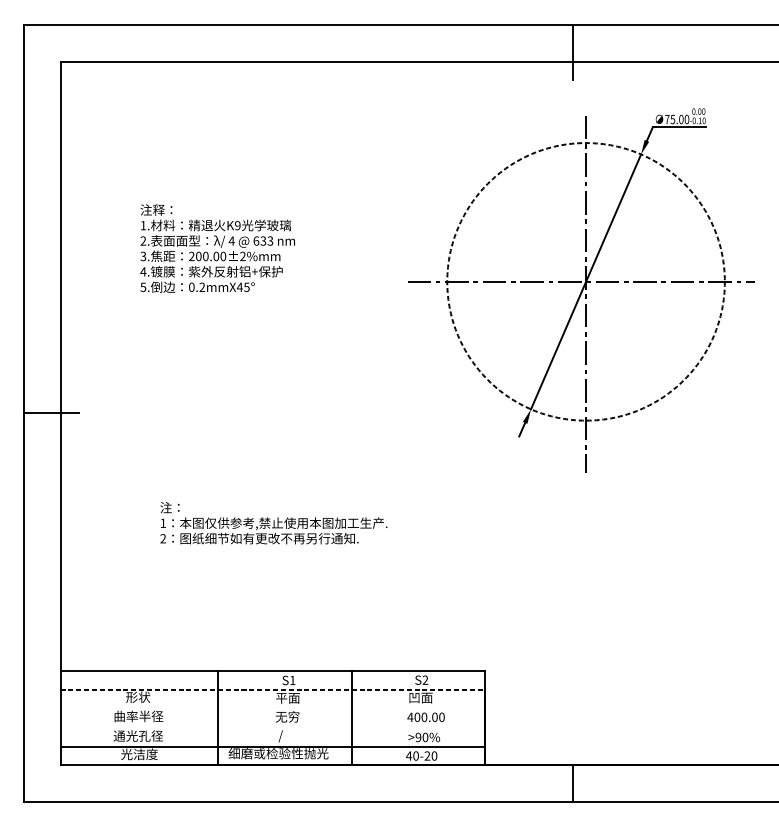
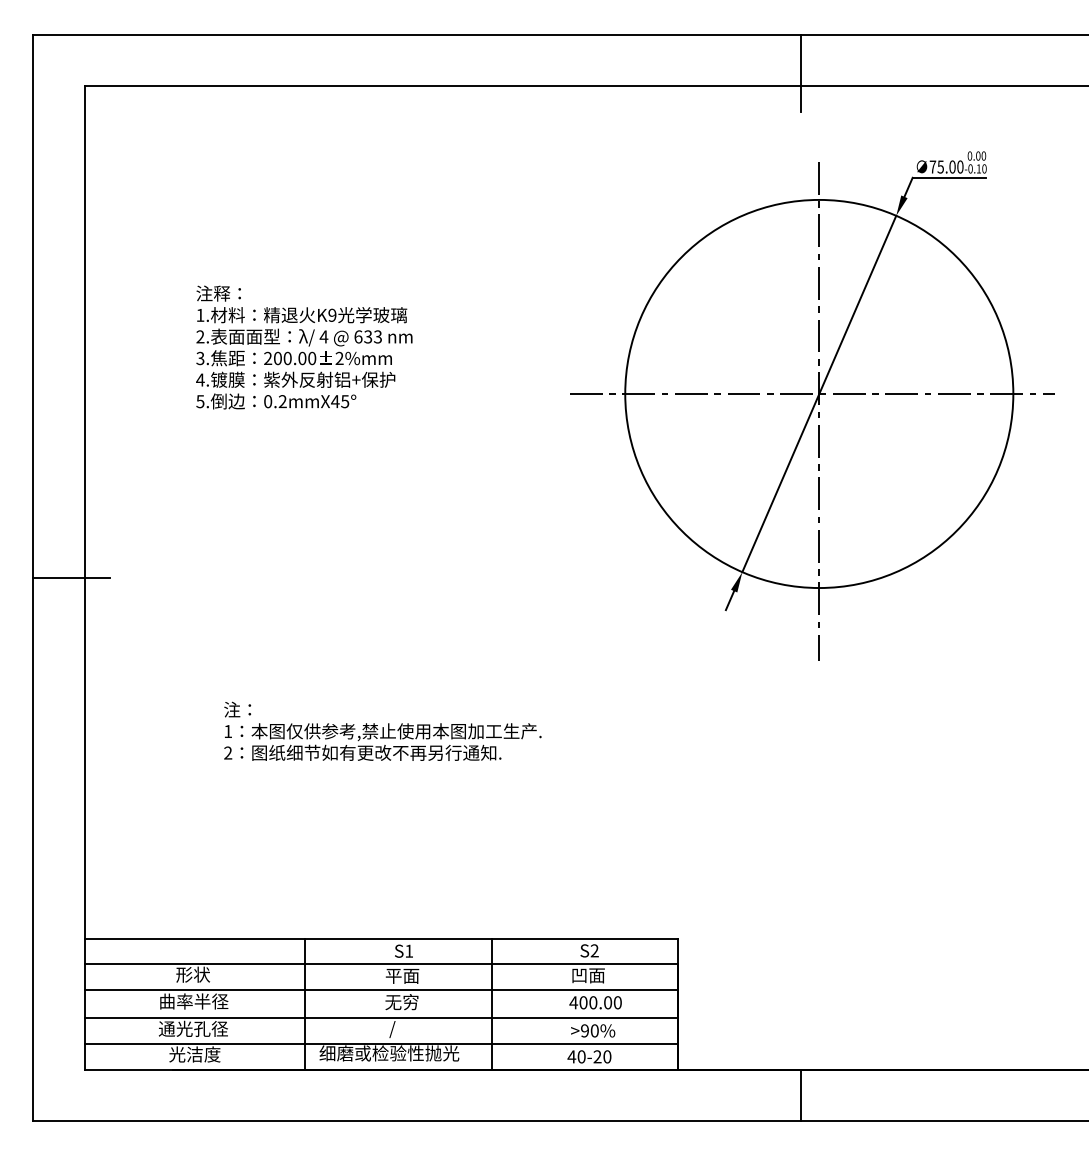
circle: (586, 281) -> (819, 393), dashed -> solid
line: (272, 689) -> (381, 964), dashed -> solid
line: (272, 707) -> (380, 989), added
line: (272, 727) -> (380, 1017), added

